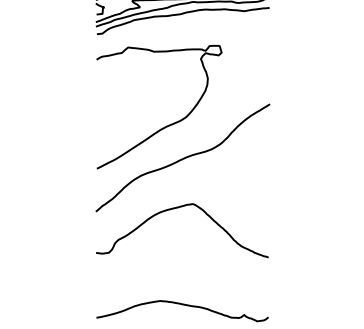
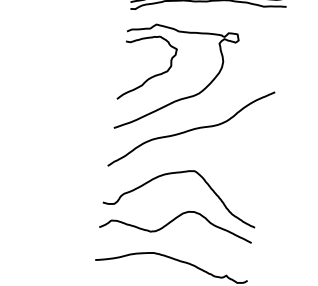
curve: (129, 106) -> (150, 76), added
curve: (178, 261) -> (174, 220), added

